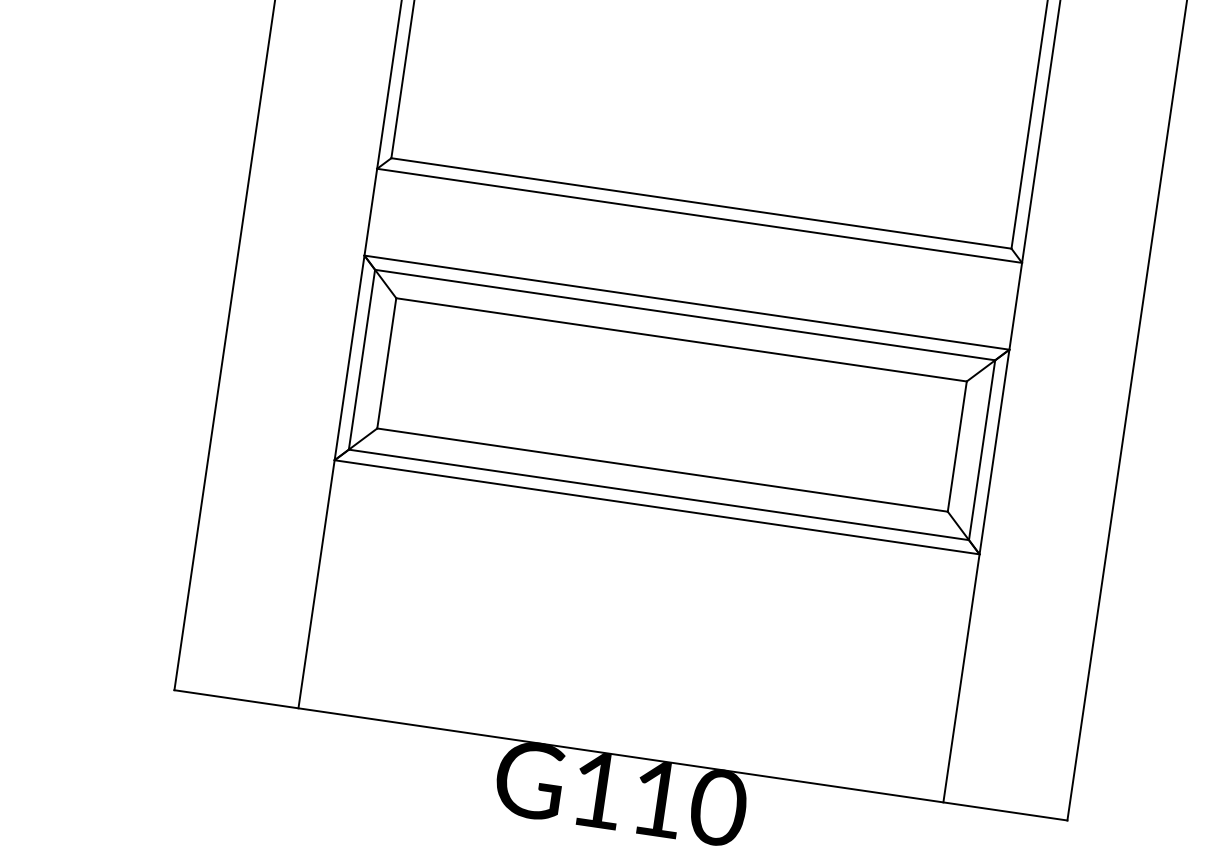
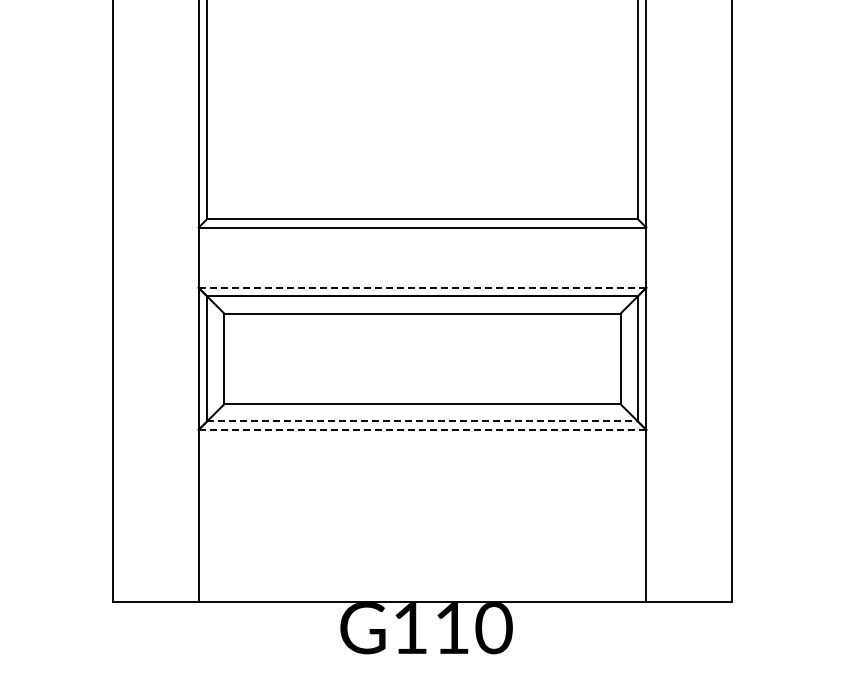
line: (687, 302) -> (422, 287), solid -> dashed
line: (658, 495) -> (422, 421), solid -> dashed
line: (657, 506) -> (422, 429), solid -> dashed

